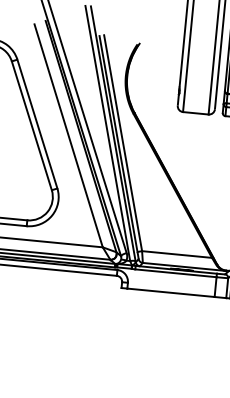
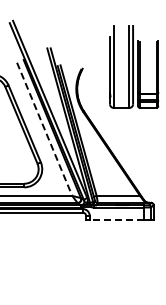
line: (68, 136) -> (44, 129), solid -> dashed
line: (170, 292) -> (116, 219), solid -> dashed

